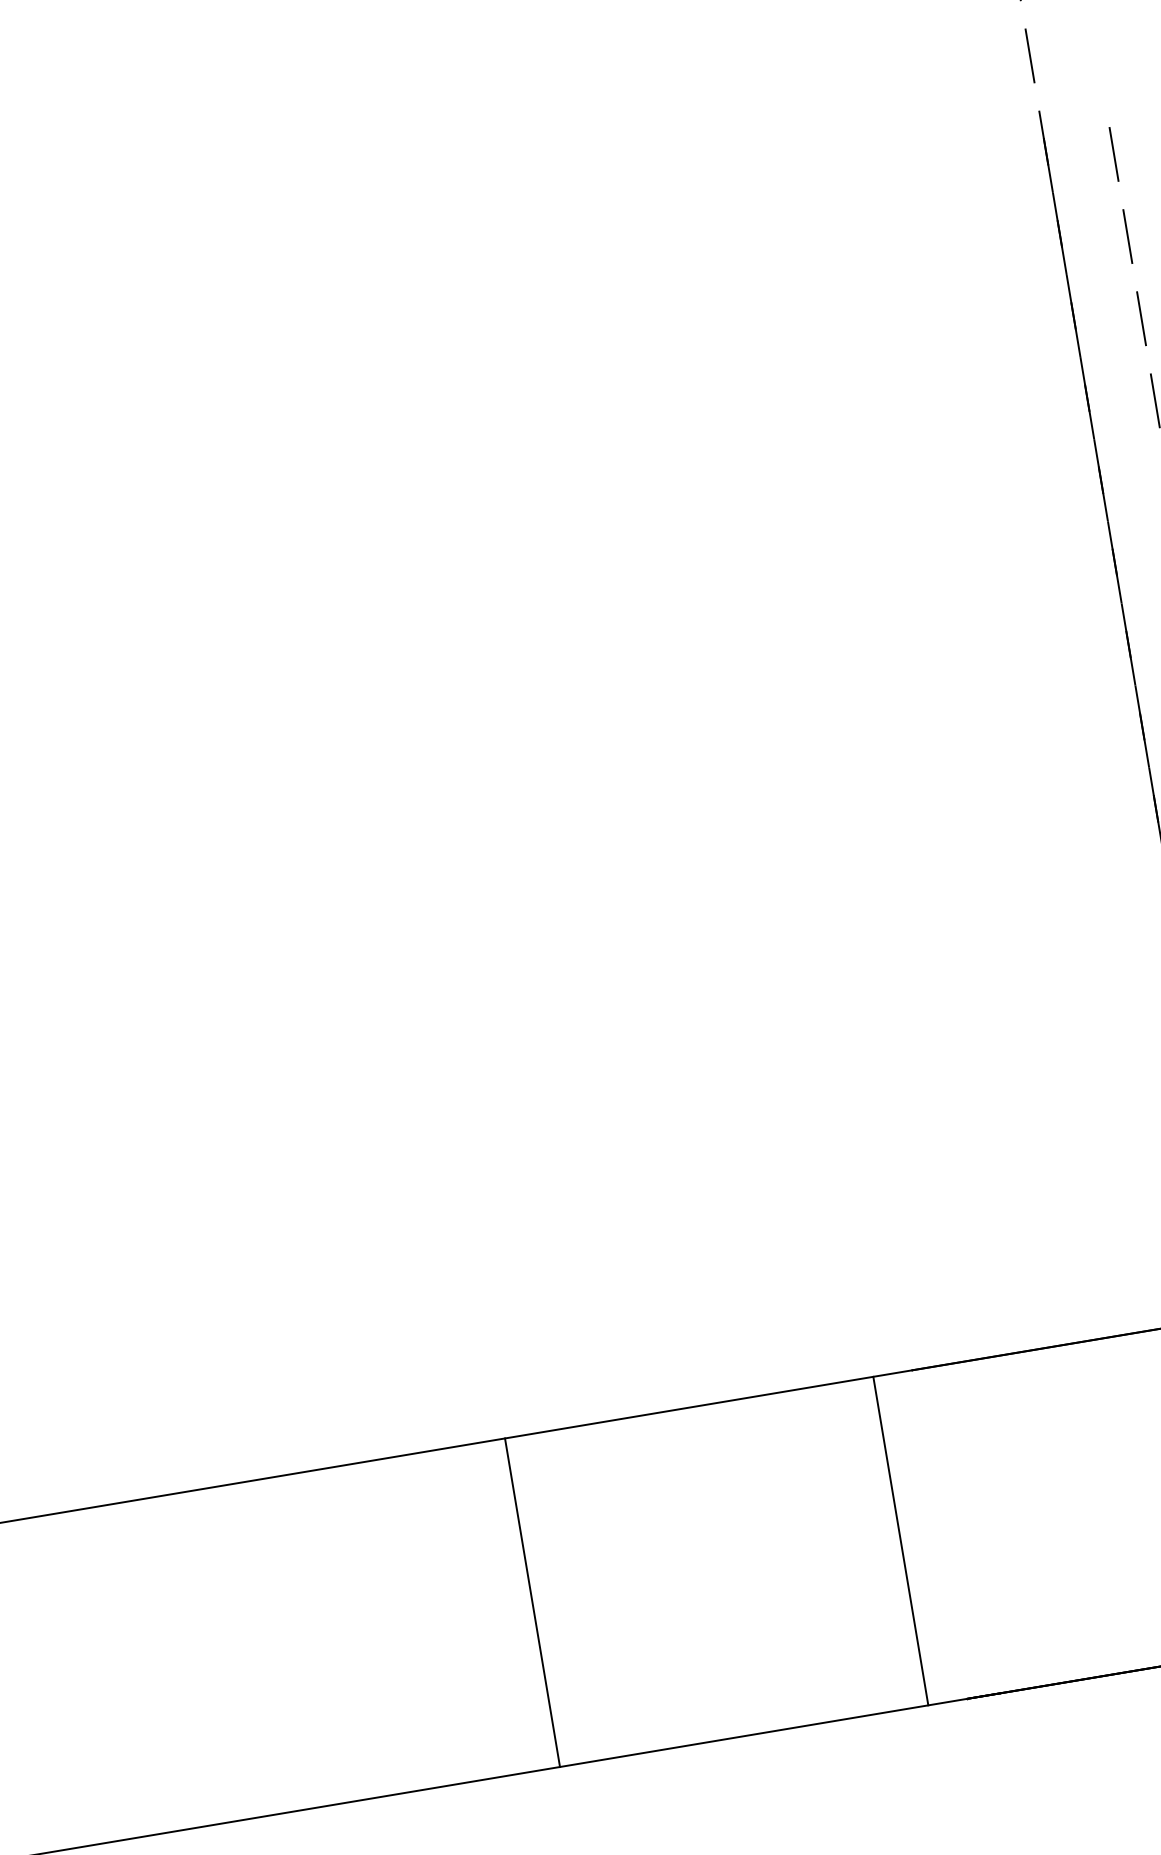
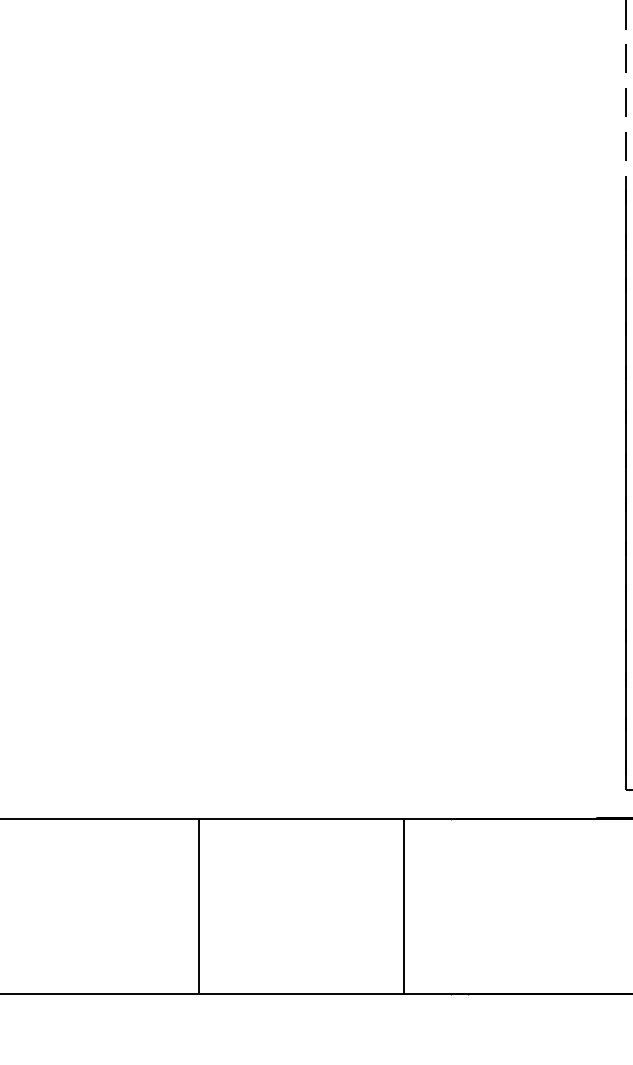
line: (900, 1541) -> (403, 906), moved
line: (532, 1602) -> (199, 906), moved

